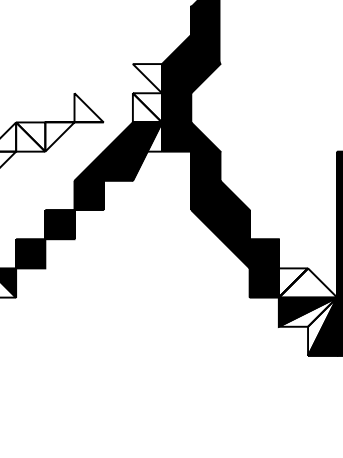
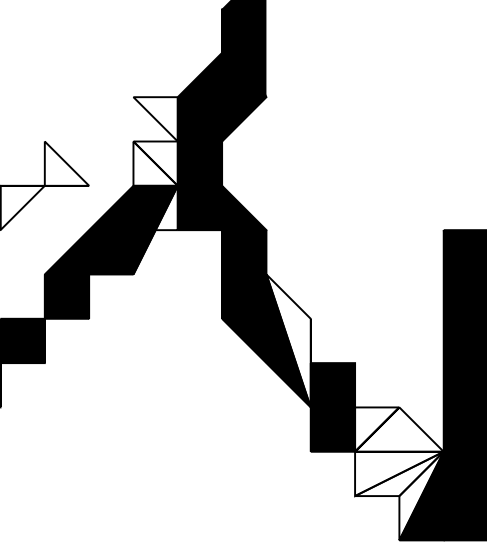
fill: (234, 224) -> (287, 340), removed
fill: (307, 311) -> (398, 472), removed

